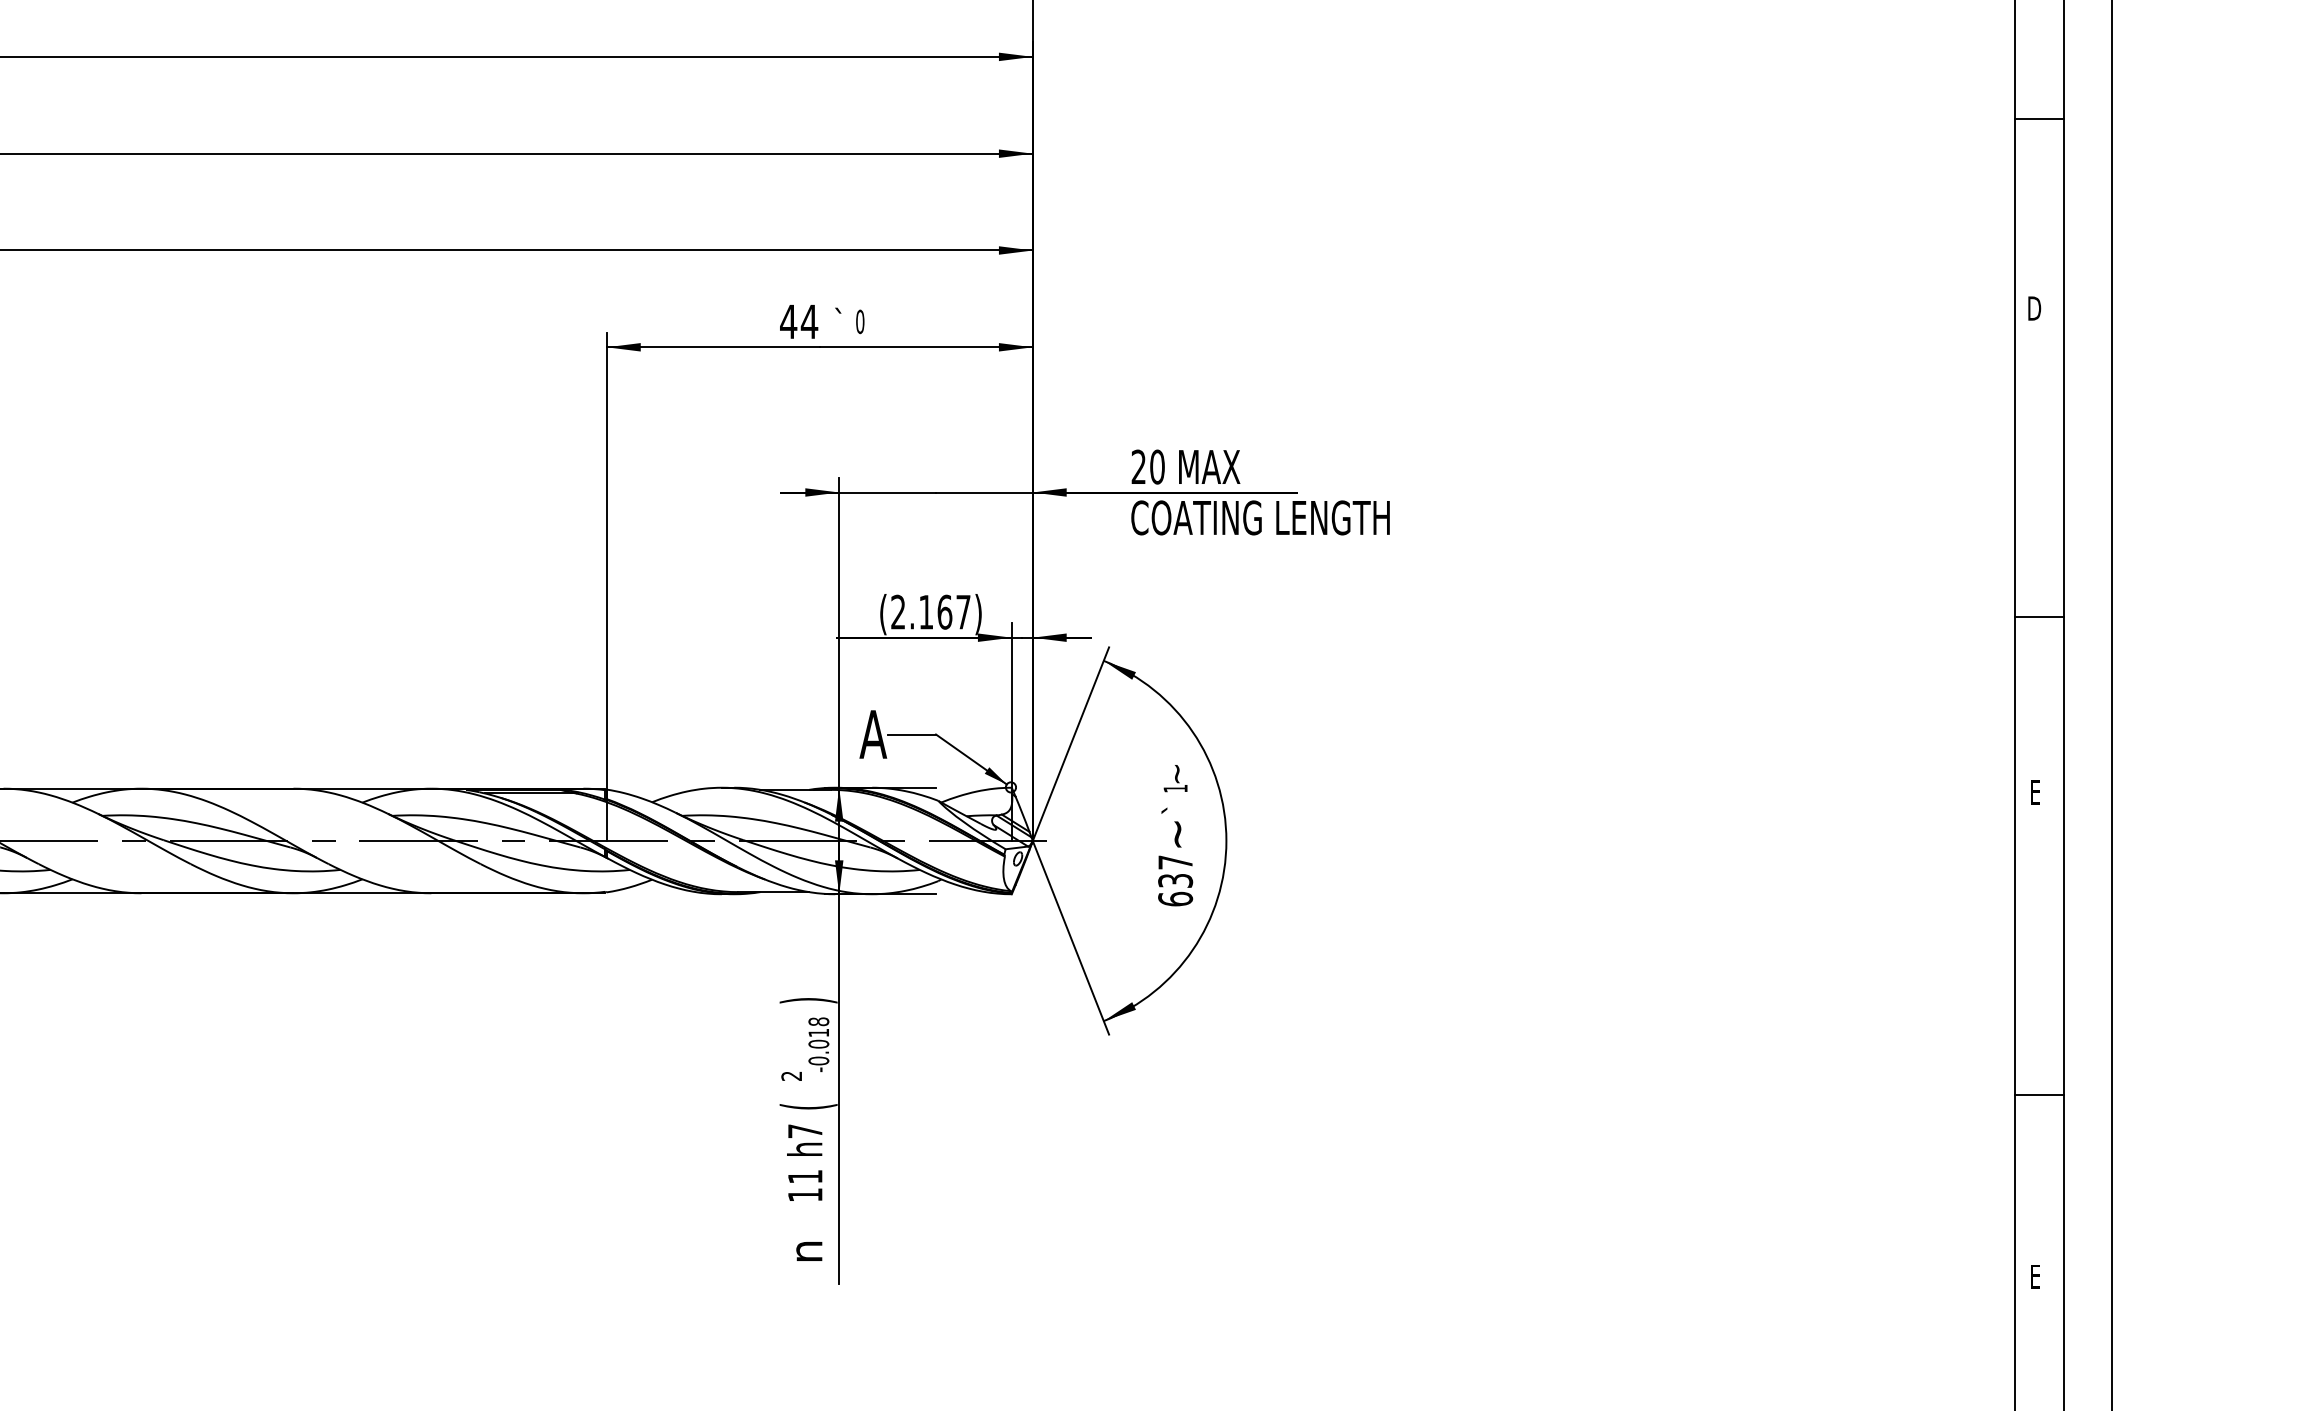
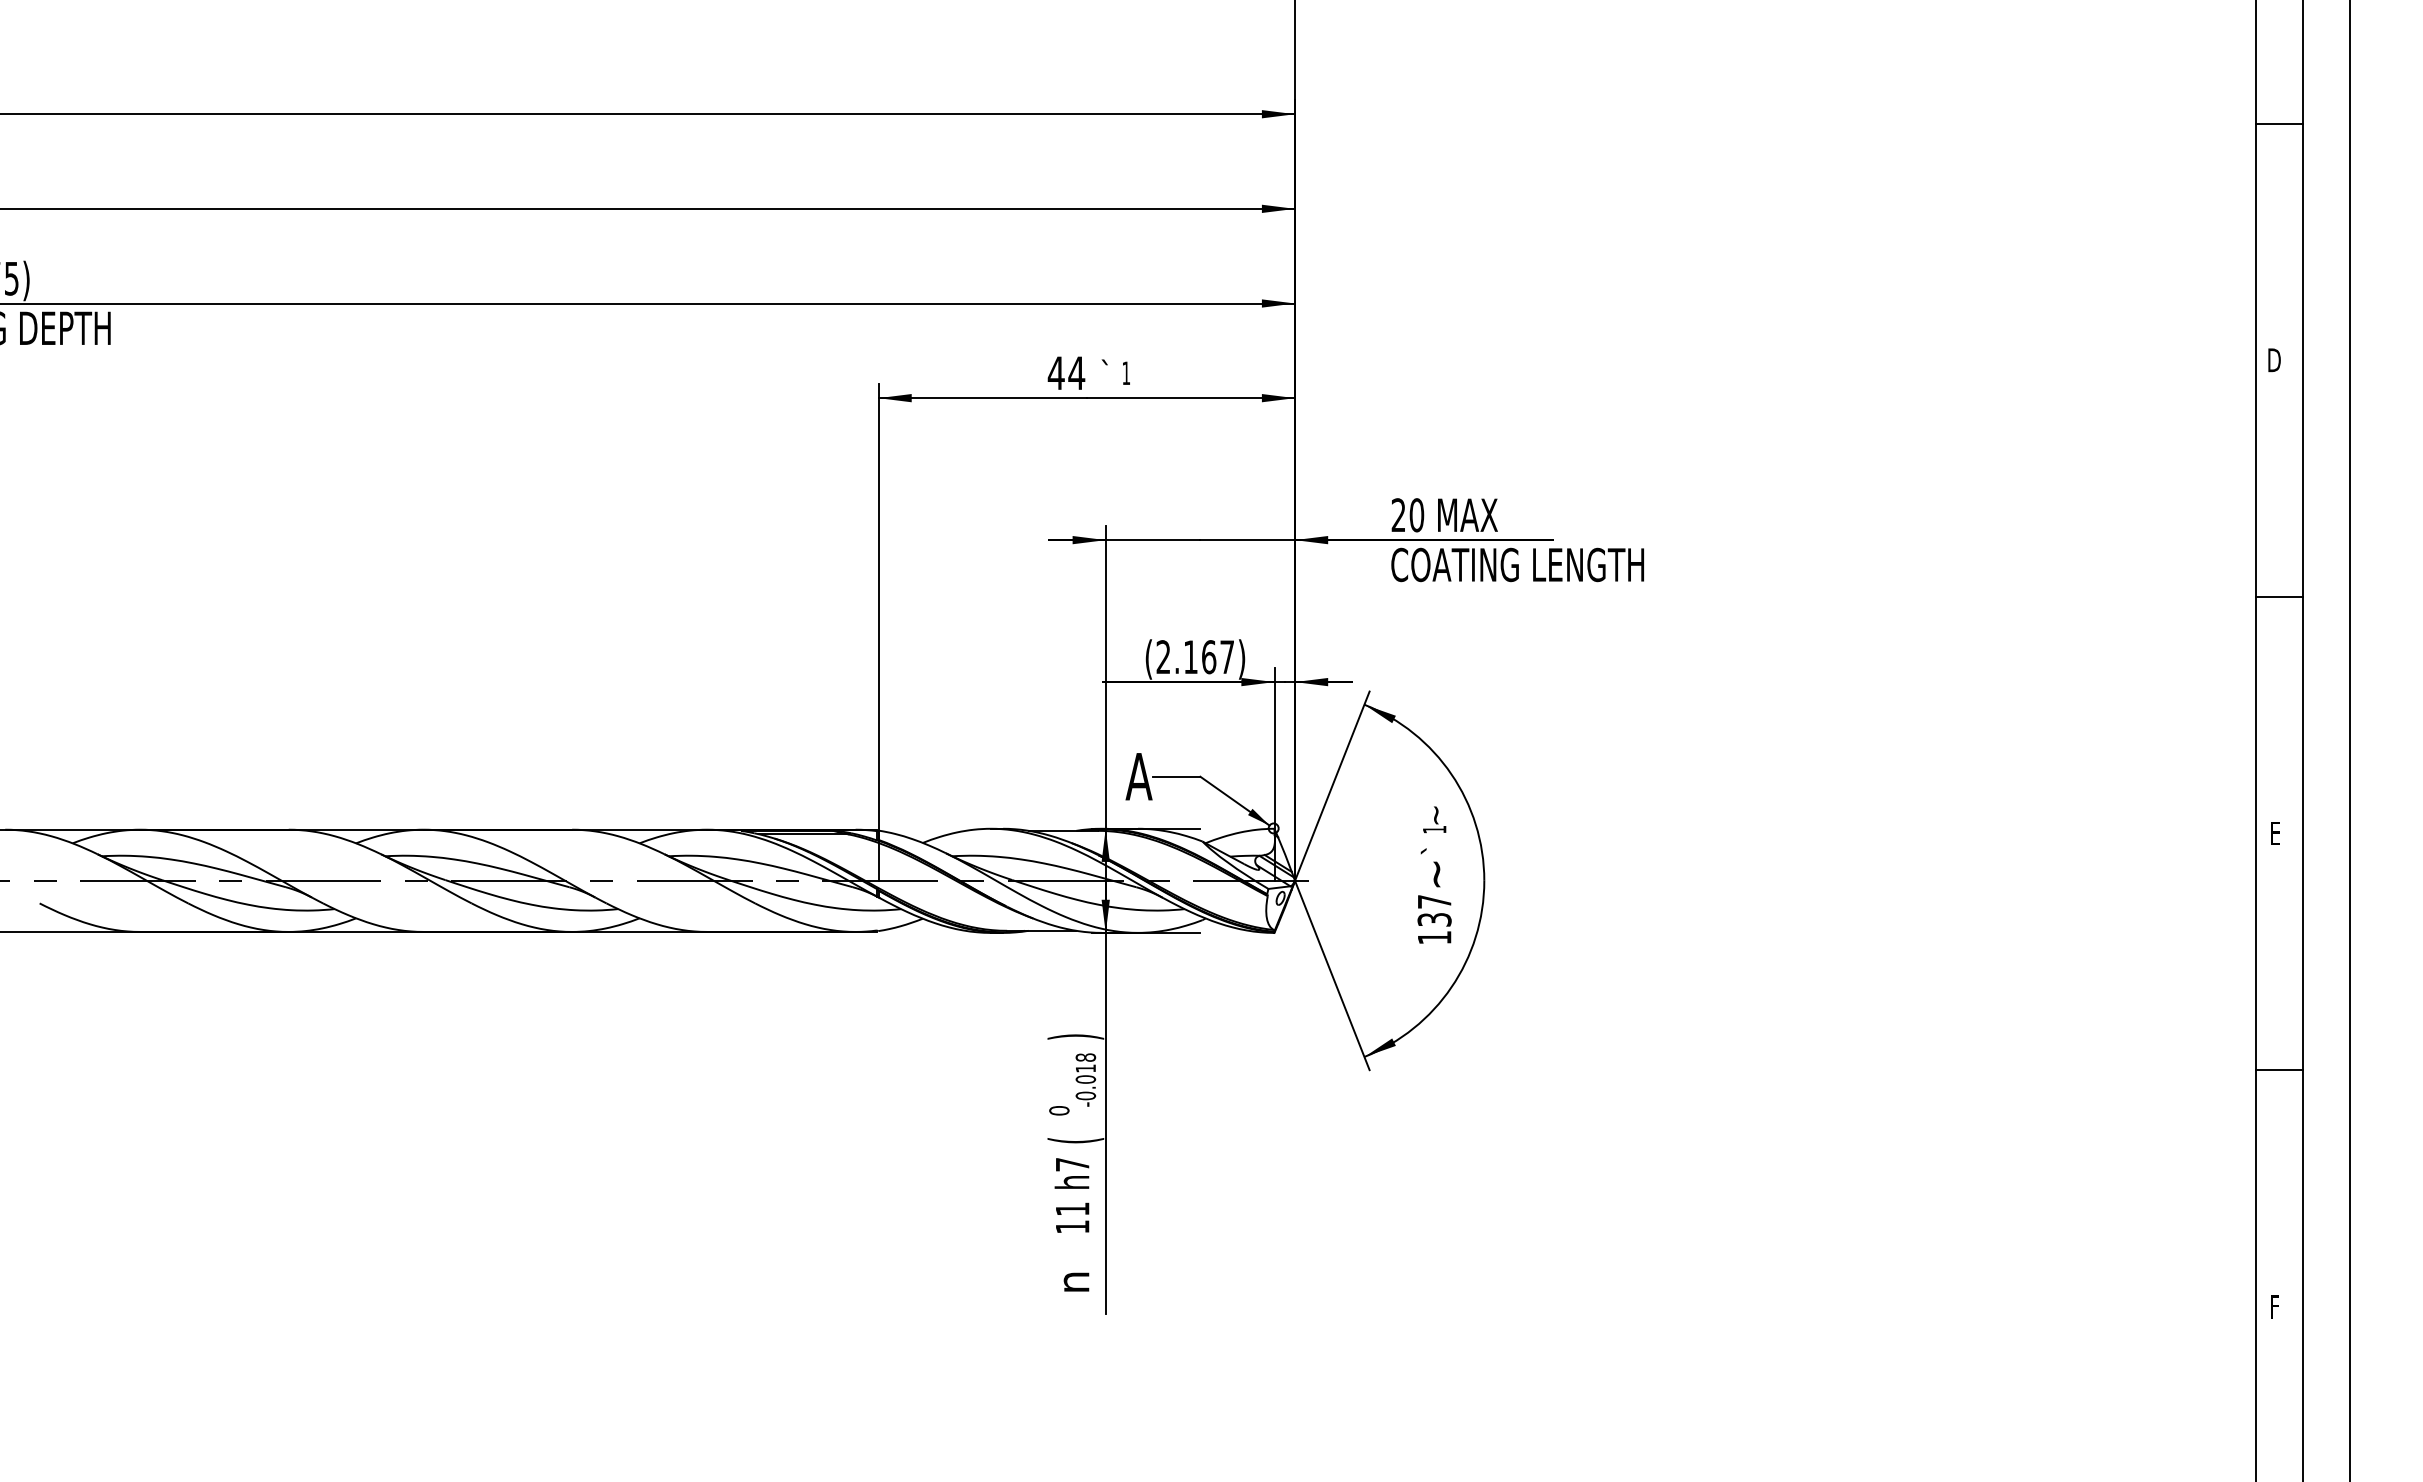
line: (2038, 118) -> (2278, 123), moved
text: (860, 322) -> (1126, 373), 0 -> 1
line: (2038, 616) -> (2278, 596), moved
text: (1175, 898) -> (1434, 937), 637 -> 137
text: (791, 1075) -> (1059, 1110), 2 -> 0
line: (2038, 1095) -> (2278, 1070), moved
text: (2036, 1276) -> (2276, 1306), E -> F

